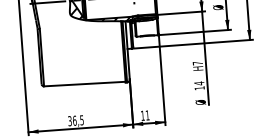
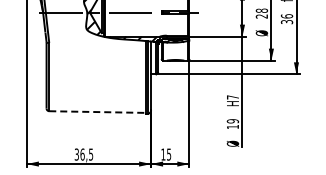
text: (199, 83) -> (232, 121), 14 -> 19
line: (85, 84) -> (98, 112), solid -> dashed
text: (148, 115) -> (169, 154), 11 -> 15

